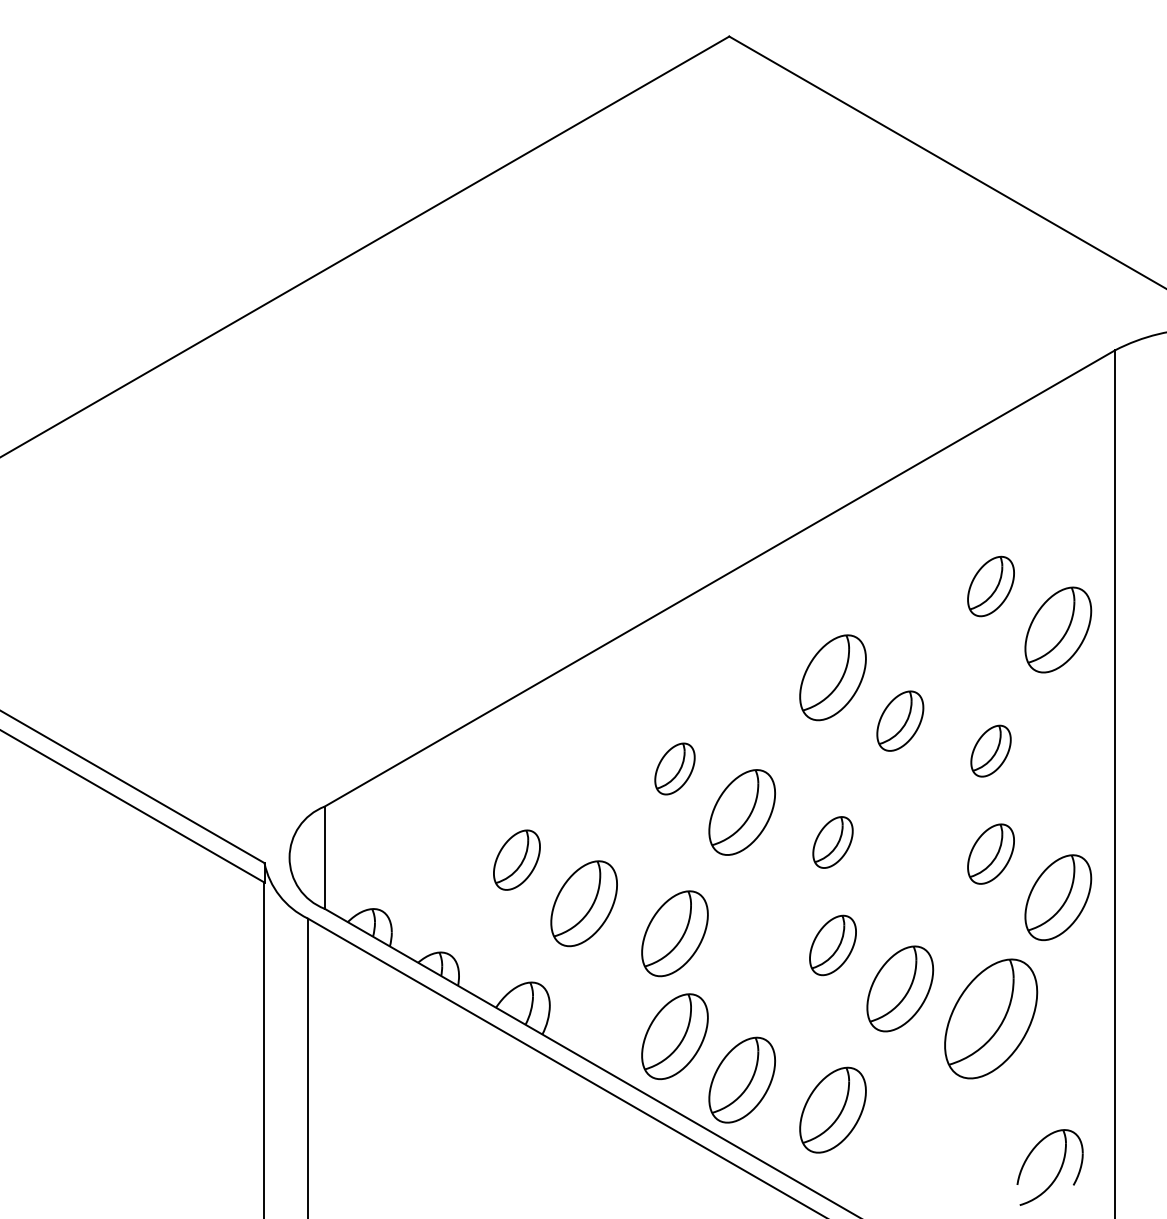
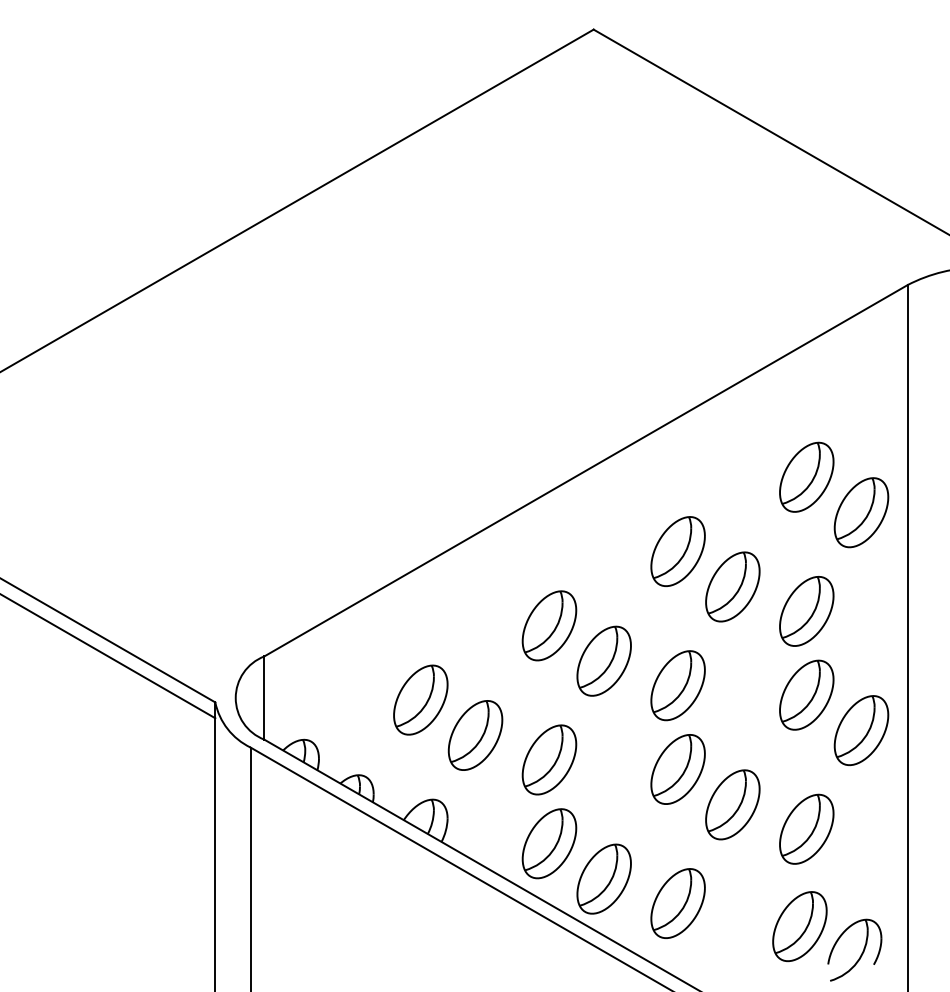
part: (990, 586) -> (806, 477), size x1.43
part: (900, 720) -> (733, 586), size x1.43
part: (990, 750) -> (806, 610), size x1.67
part: (674, 768) -> (549, 625), size x1.67
part: (832, 842) -> (677, 685), size x1.67
part: (990, 853) -> (806, 694), size x1.43
part: (516, 859) -> (420, 699), size x1.43
part: (832, 945) -> (677, 769), size x1.43
part: (990, 1018) -> (806, 828), size x0.71
part: (982, 1138) -> (799, 926), added

